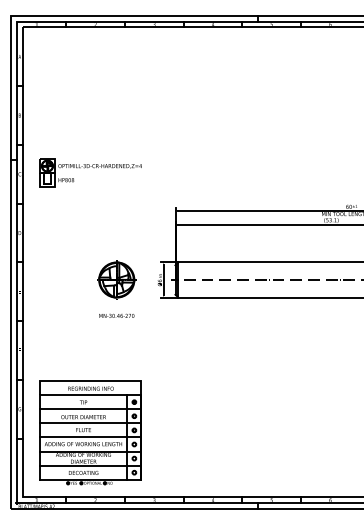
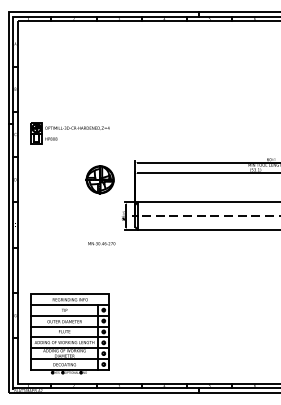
part: (116, 279) -> (100, 179), moved
text: (116, 315) -> (101, 243), moved

